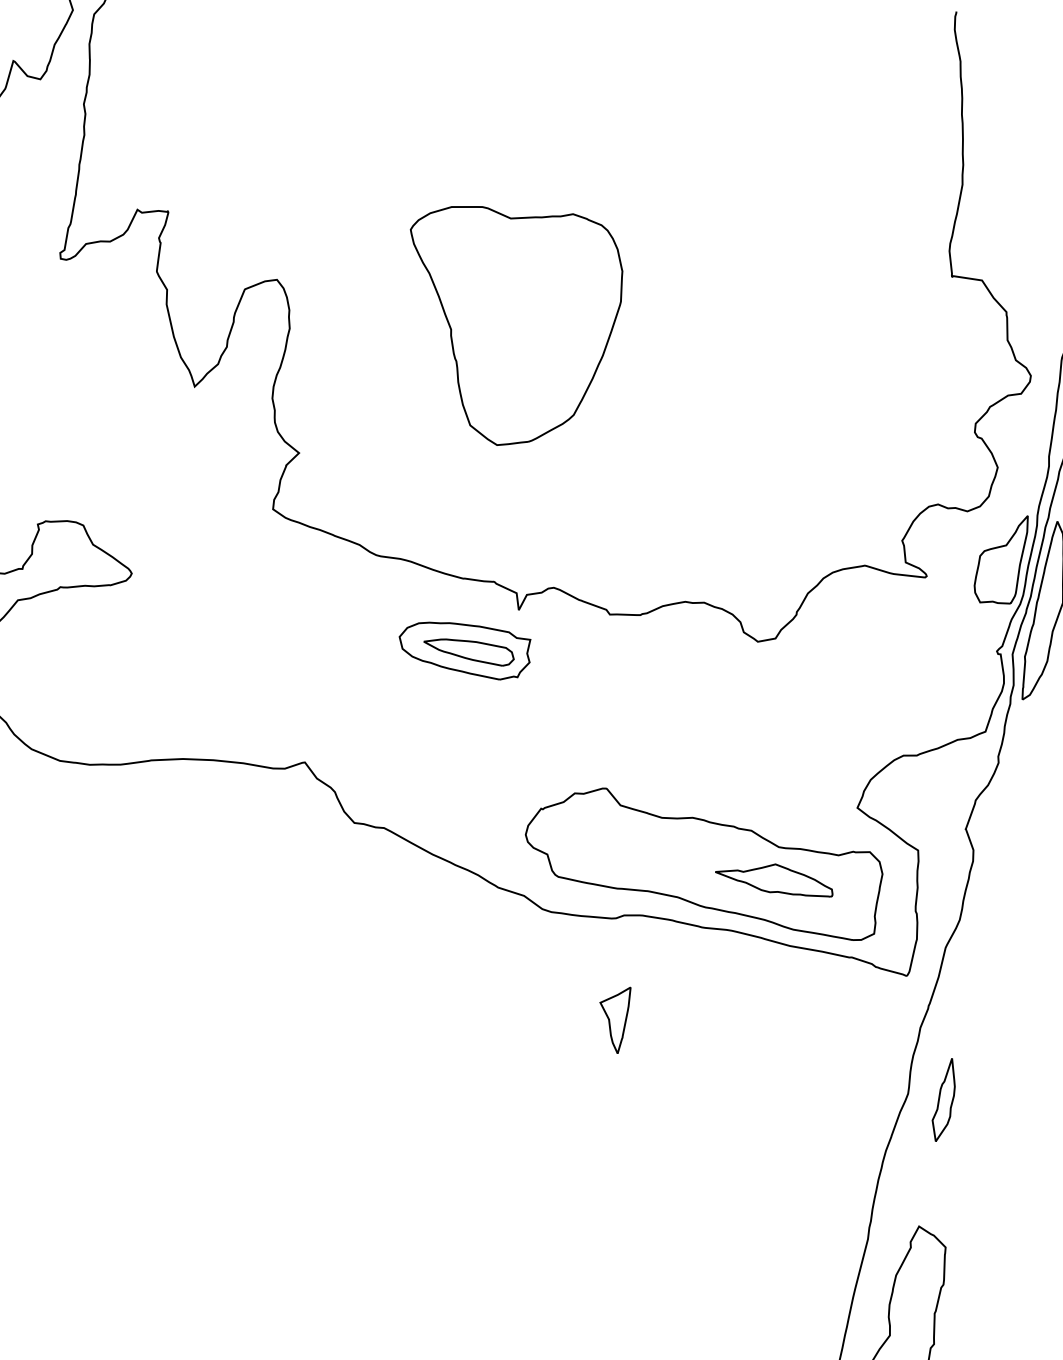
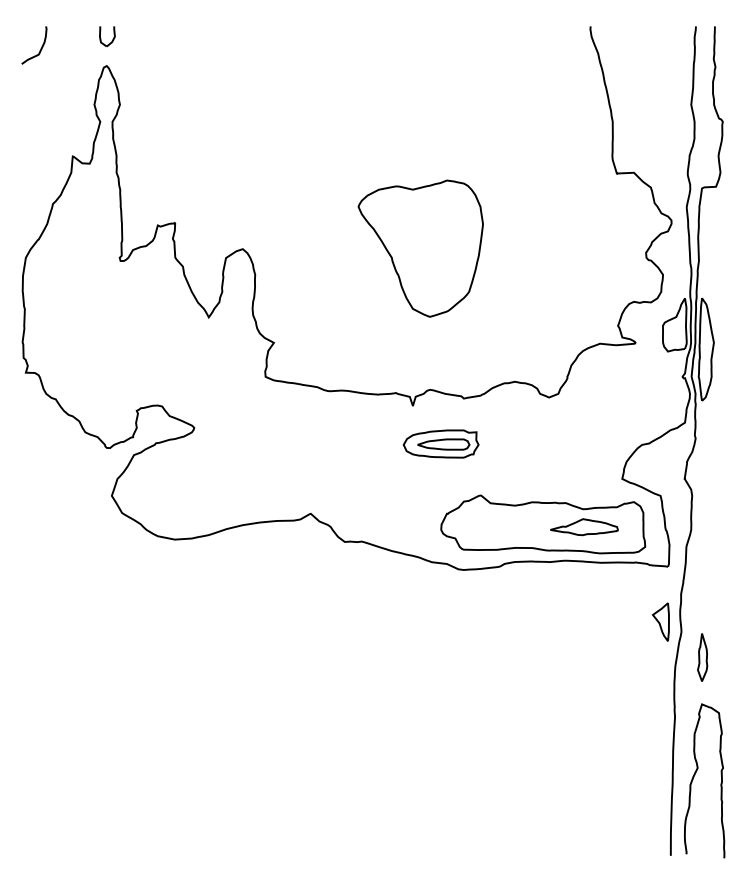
part: (504, 323) -> (420, 248), moved
part: (463, 647) -> (440, 443), moved
part: (611, 1016) -> (660, 621), moved
part: (944, 1100) -> (702, 657), moved

